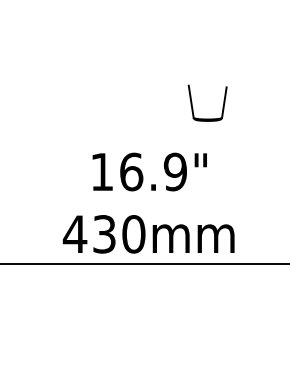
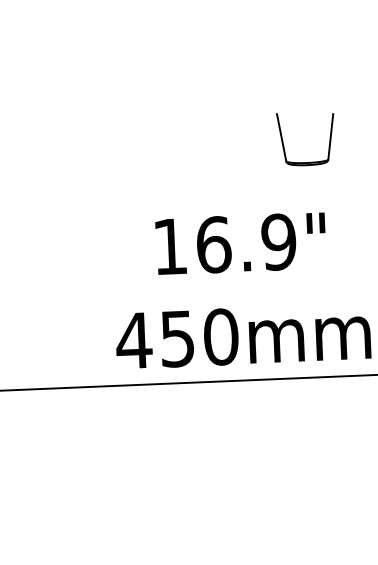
part: (192, 102) -> (283, 138), moved
text: (104, 234) -> (177, 339), 430mm -> 450mm

